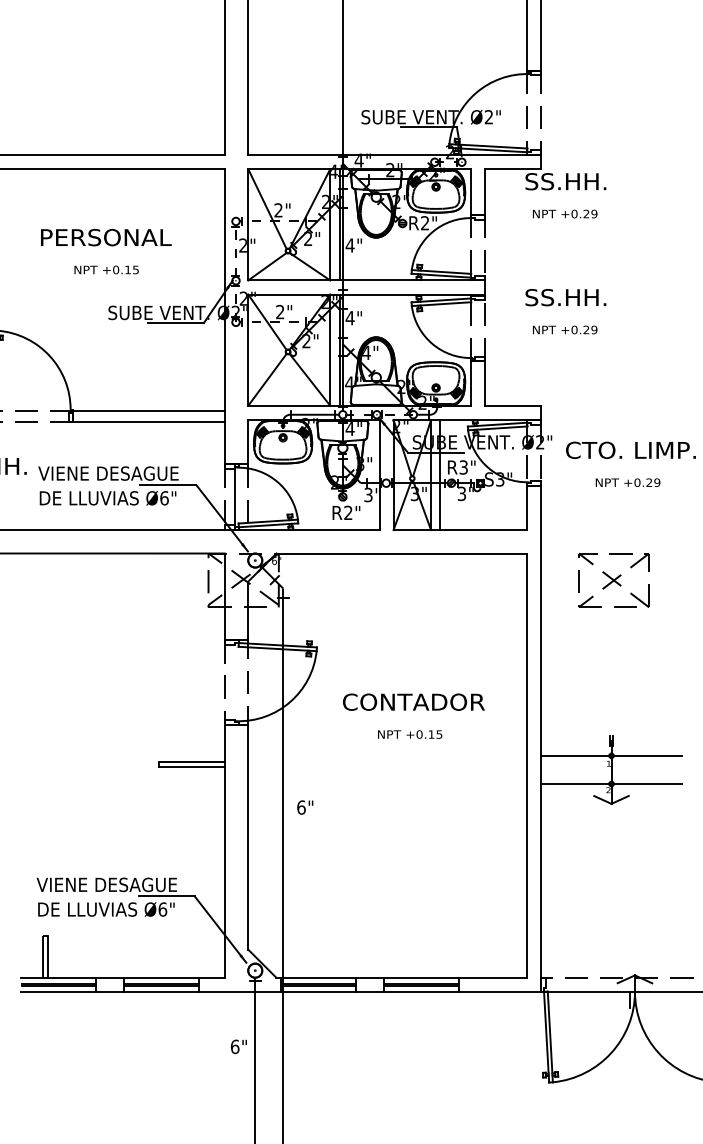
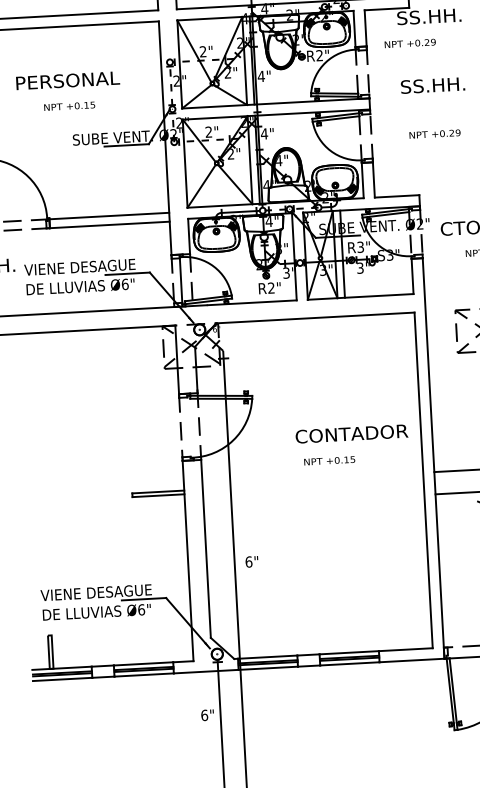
text: (565, 213) -> (410, 43), moved
text: (565, 297) -> (432, 85), moved
text: (413, 701) -> (351, 433), moved
text: (305, 807) -> (252, 561), moved

